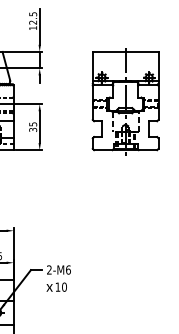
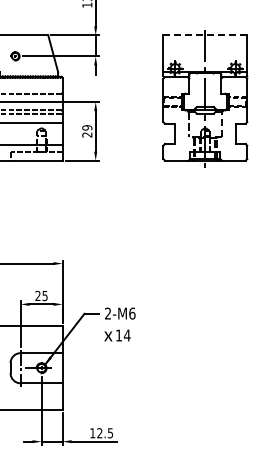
line: (125, 51) -> (205, 35), solid -> dashed
text: (33, 127) -> (87, 131), 35 -> 29
text: (63, 287) -> (126, 335), 10 -> 14

